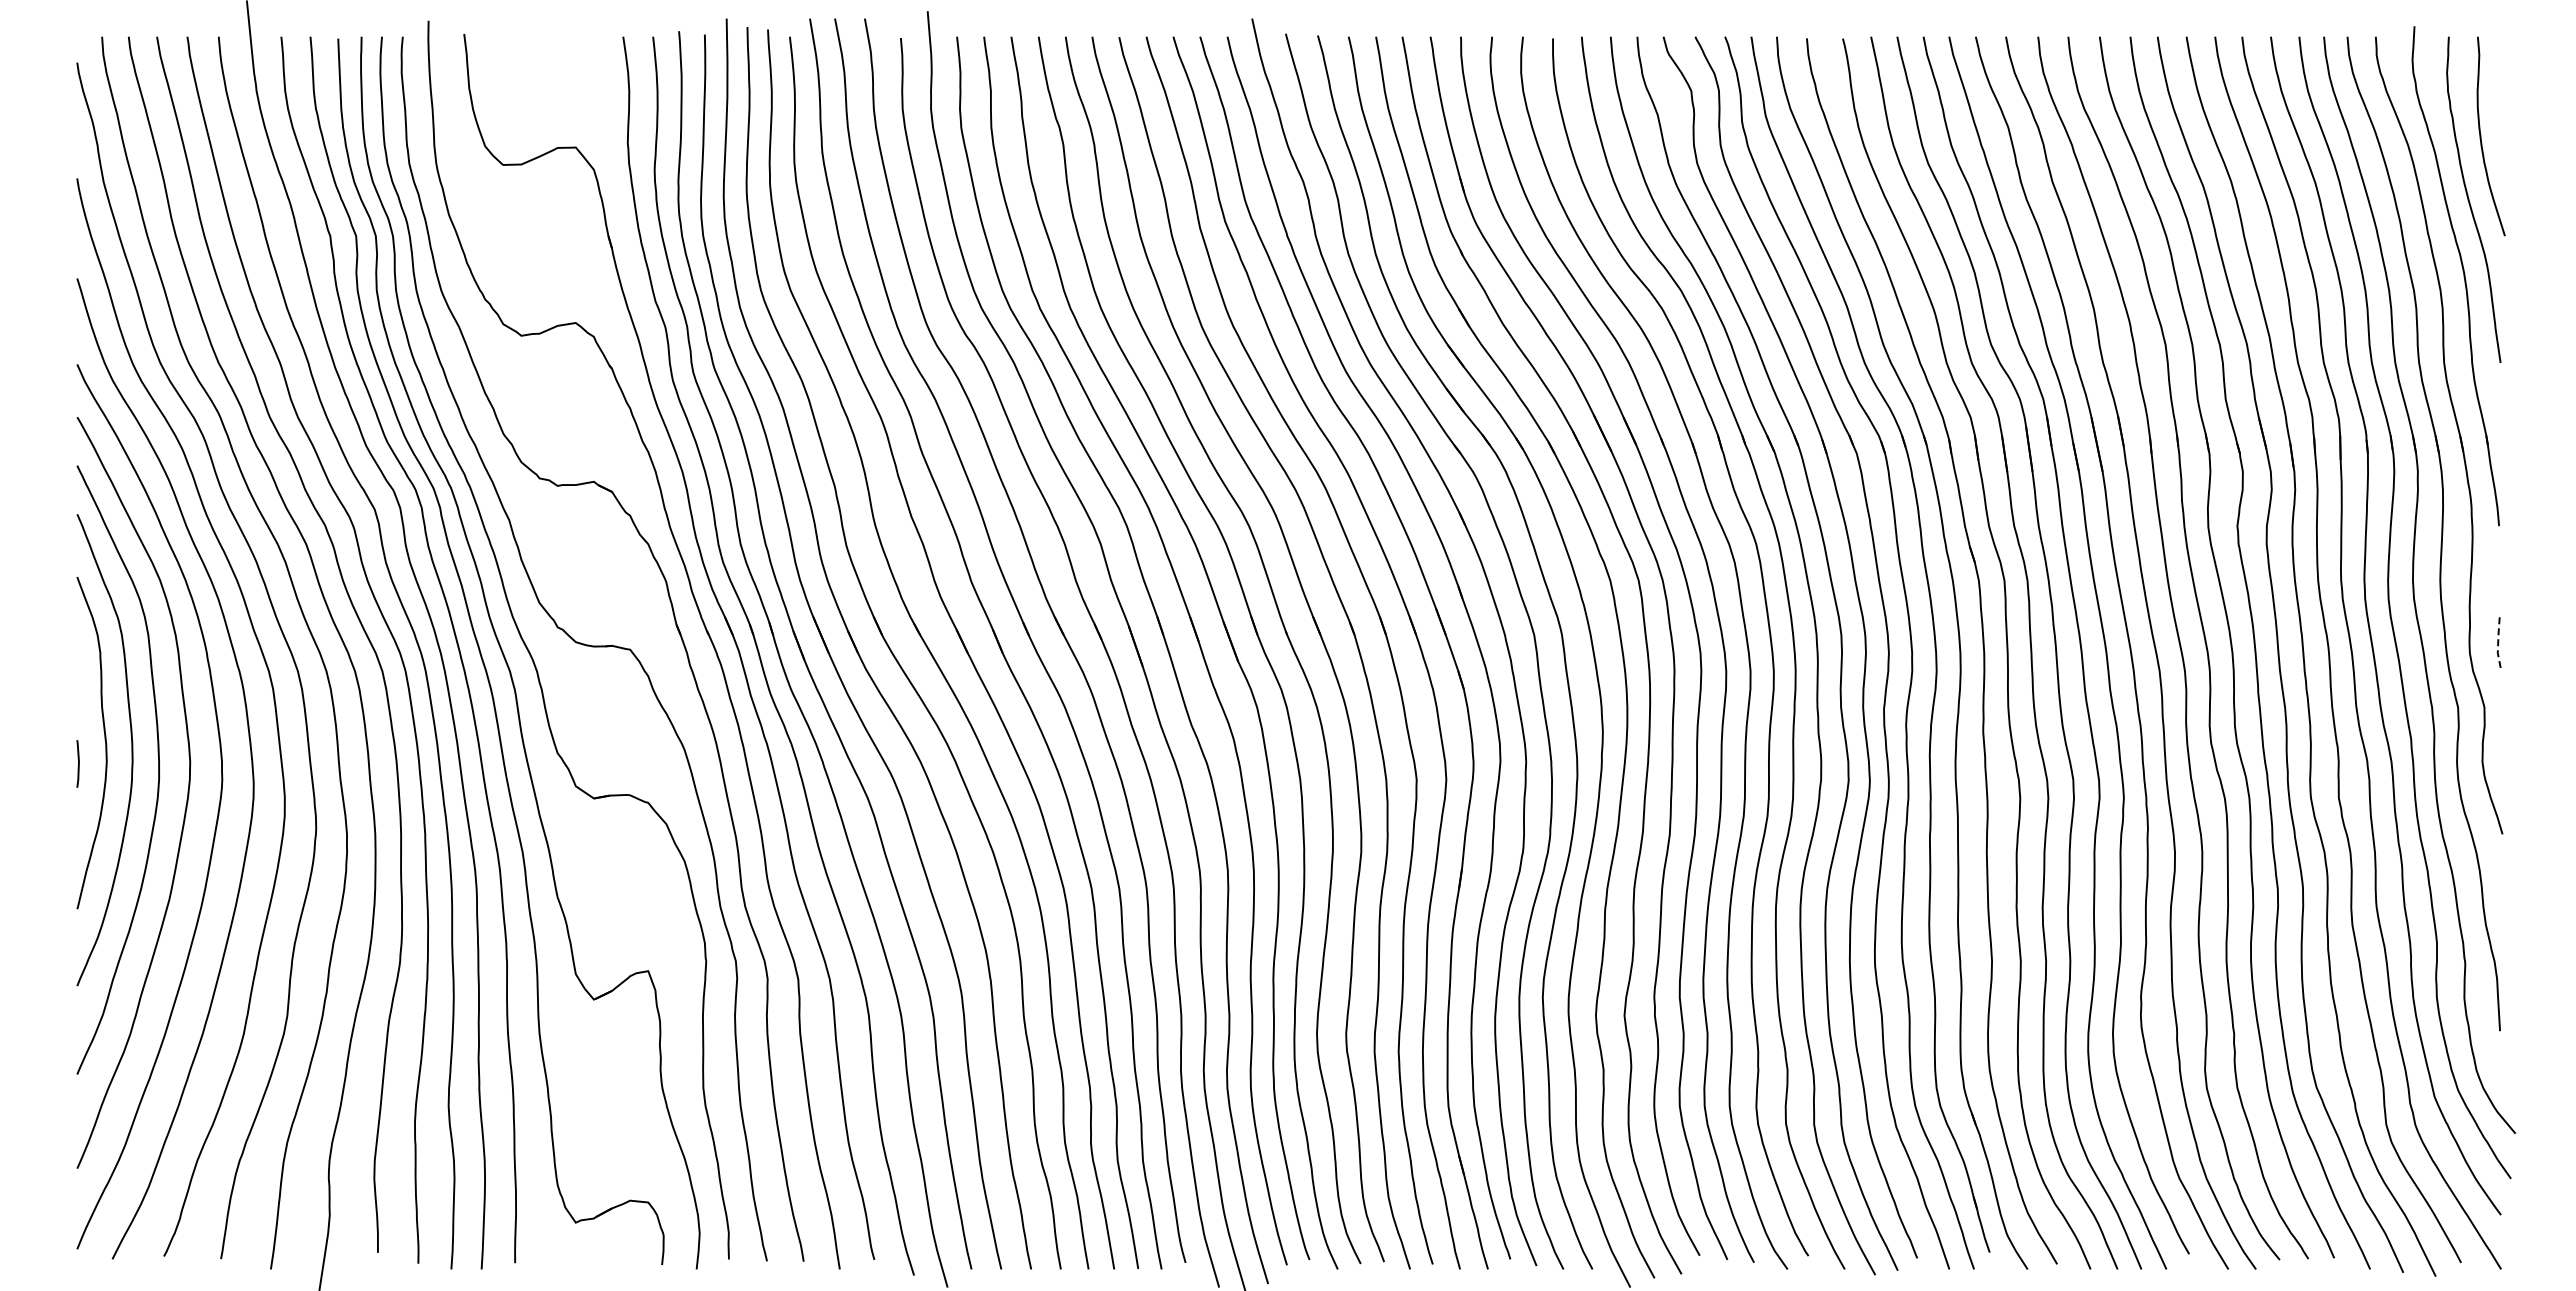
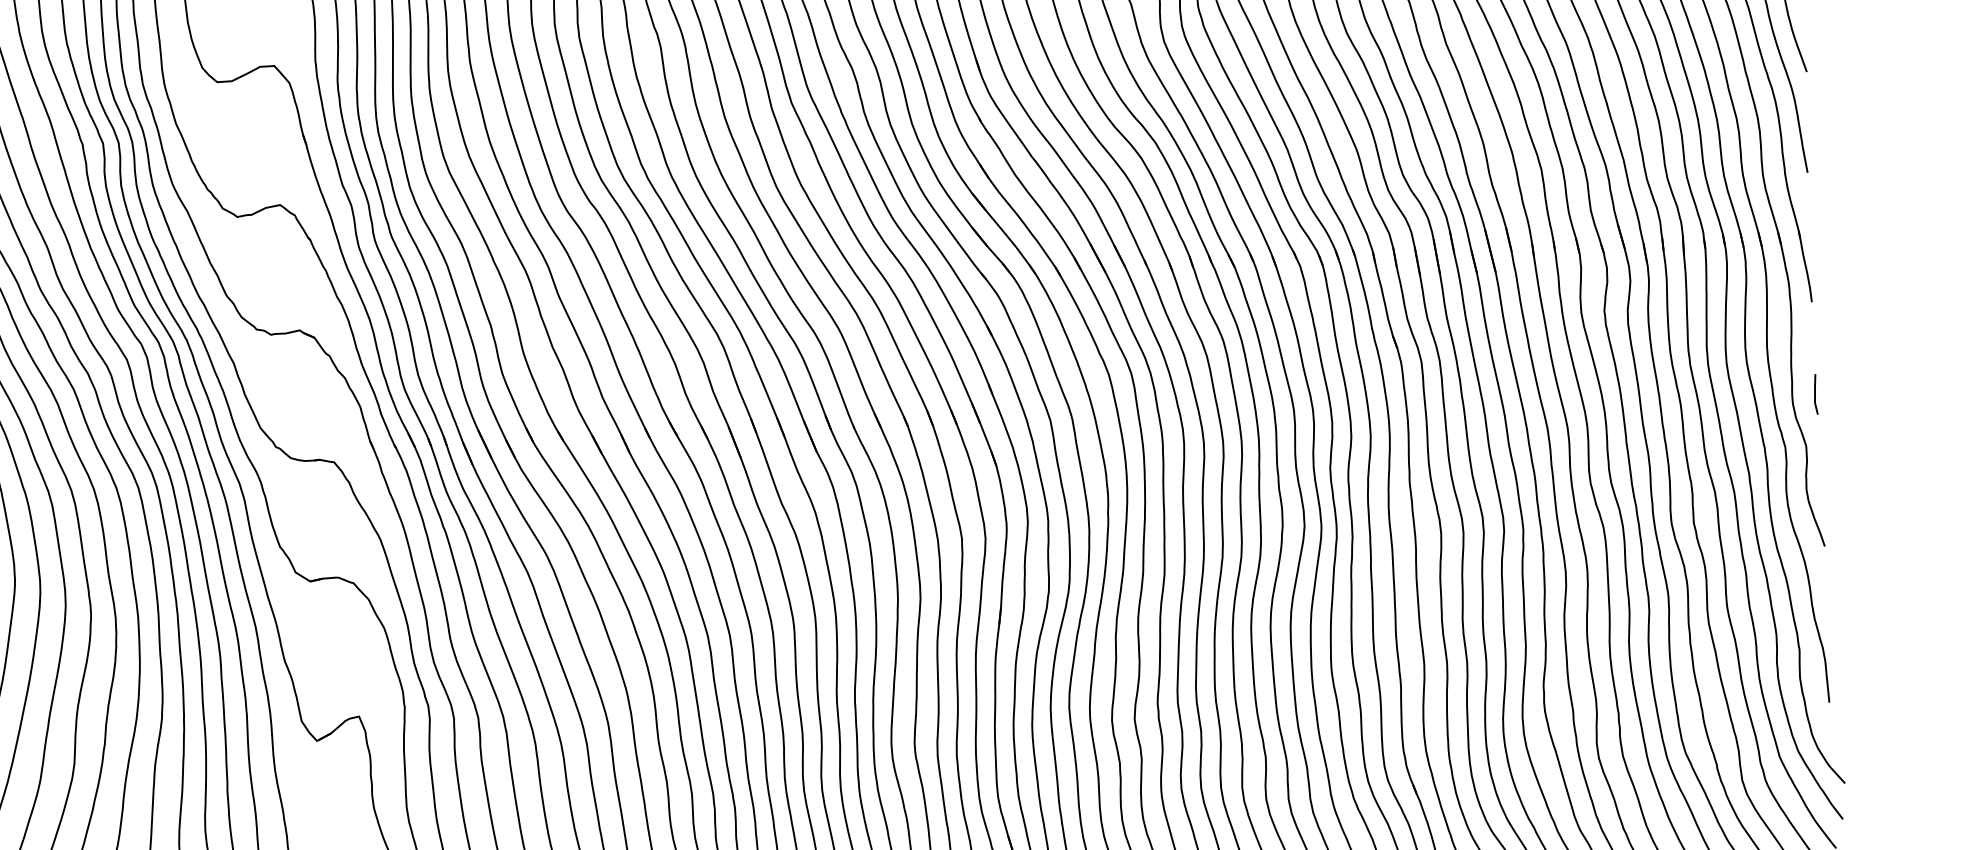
line: (2498, 642) -> (1815, 394), dashed -> solid

